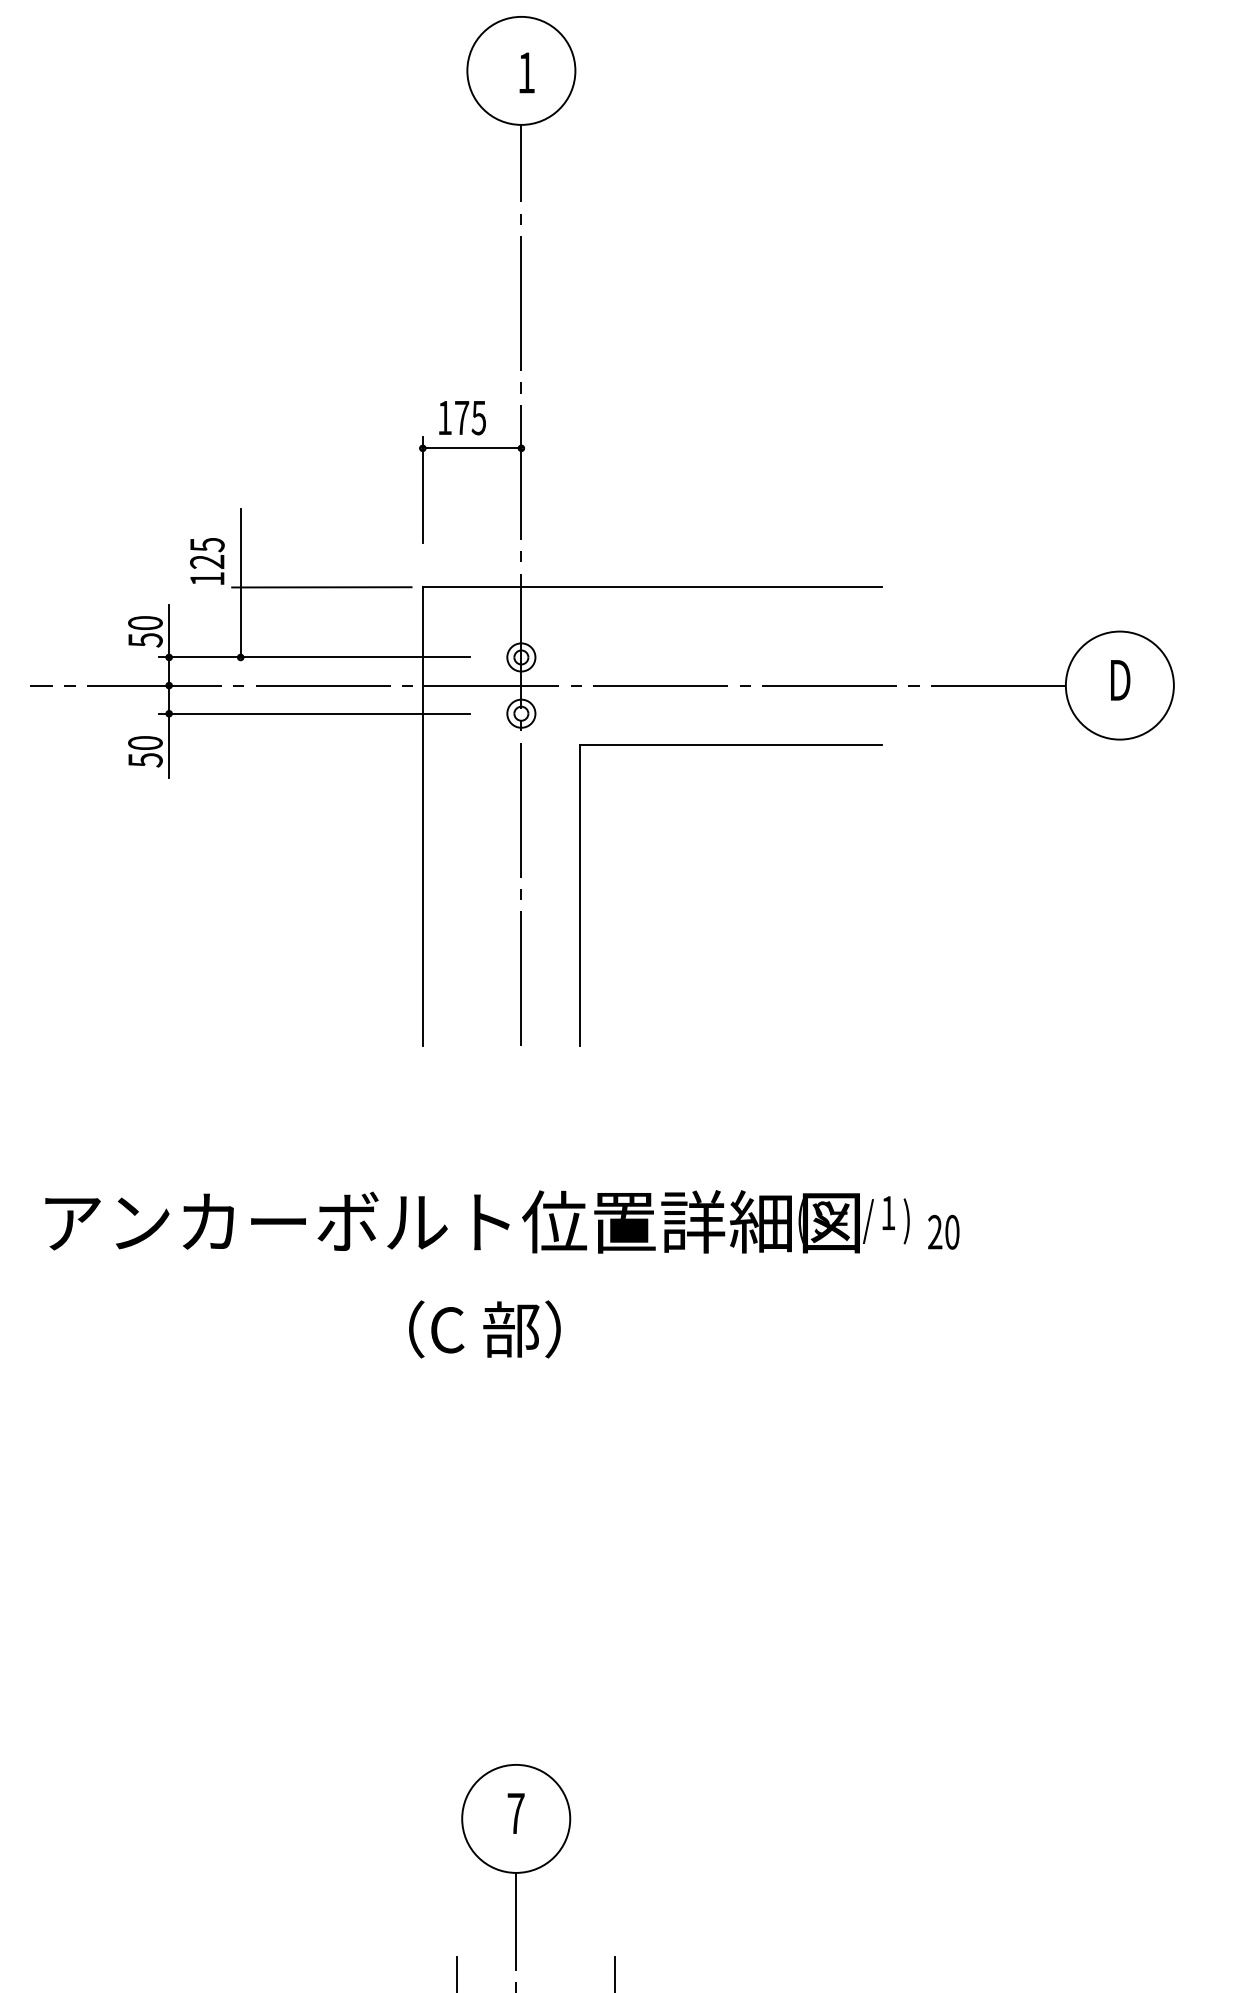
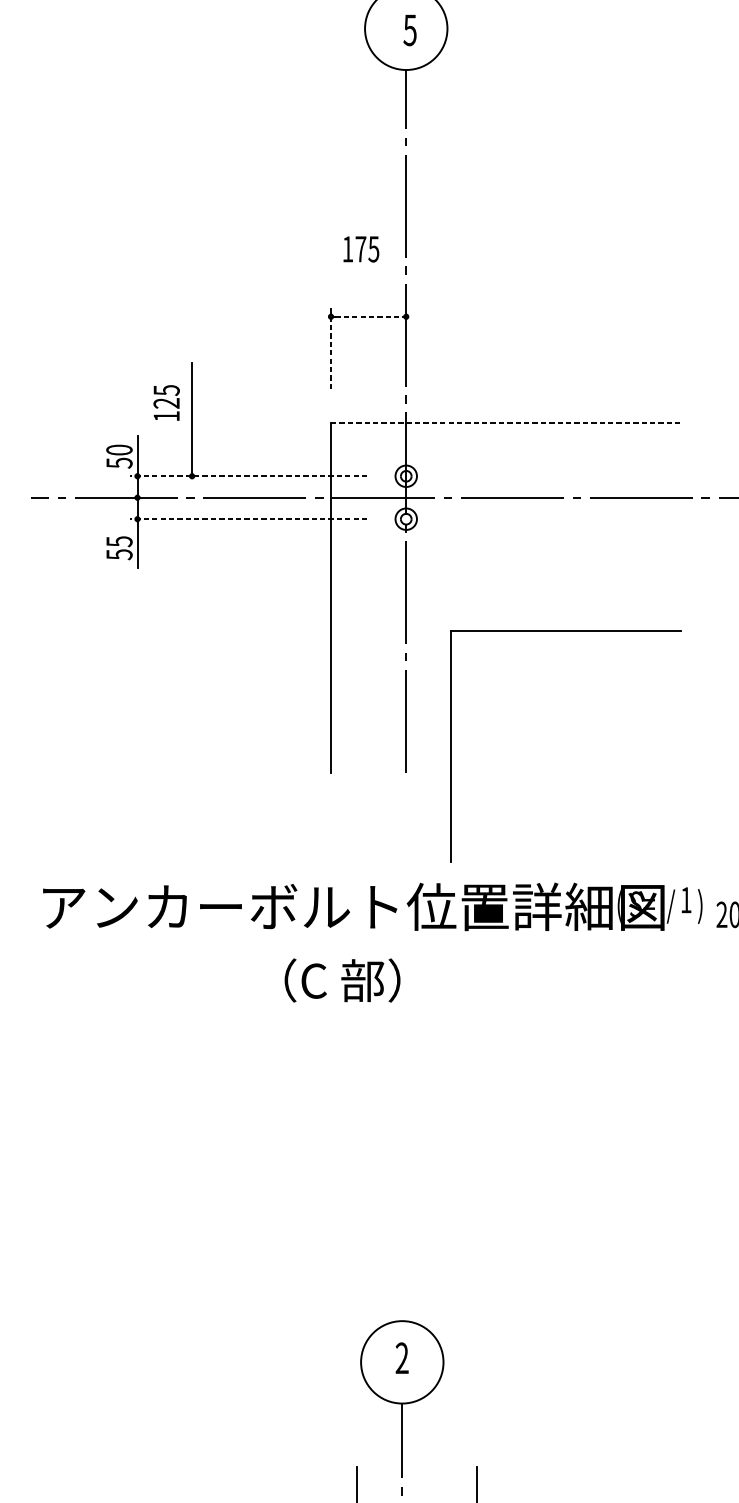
text: (525, 72) -> (409, 30), 1 -> 5
text: (462, 418) -> (361, 249), moved
line: (475, 448) -> (371, 316), solid -> dashed
line: (422, 490) -> (330, 348), solid -> dashed
line: (321, 587) -> (253, 422), removed
line: (652, 587) -> (506, 422), solid -> dashed
line: (314, 657) -> (248, 476), solid -> dashed
line: (314, 713) -> (248, 519), solid -> dashed
text: (145, 743) -> (119, 541), 50 -> 55
part: (730, 745) -> (565, 631), moved
text: (484, 1329) -> (342, 980), moved
text: (515, 1812) -> (401, 1357), 7 -> 2

